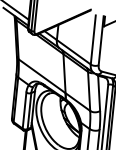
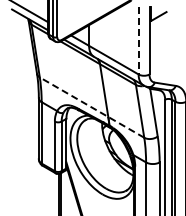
line: (93, 39) -> (138, 40), solid -> dashed
line: (54, 85) -> (91, 107), solid -> dashed

